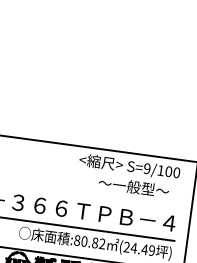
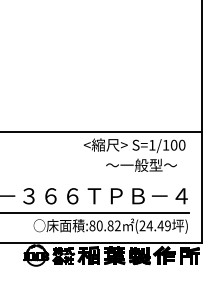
text: (147, 168) -> (152, 144), S=9/100 -> S=1/100

